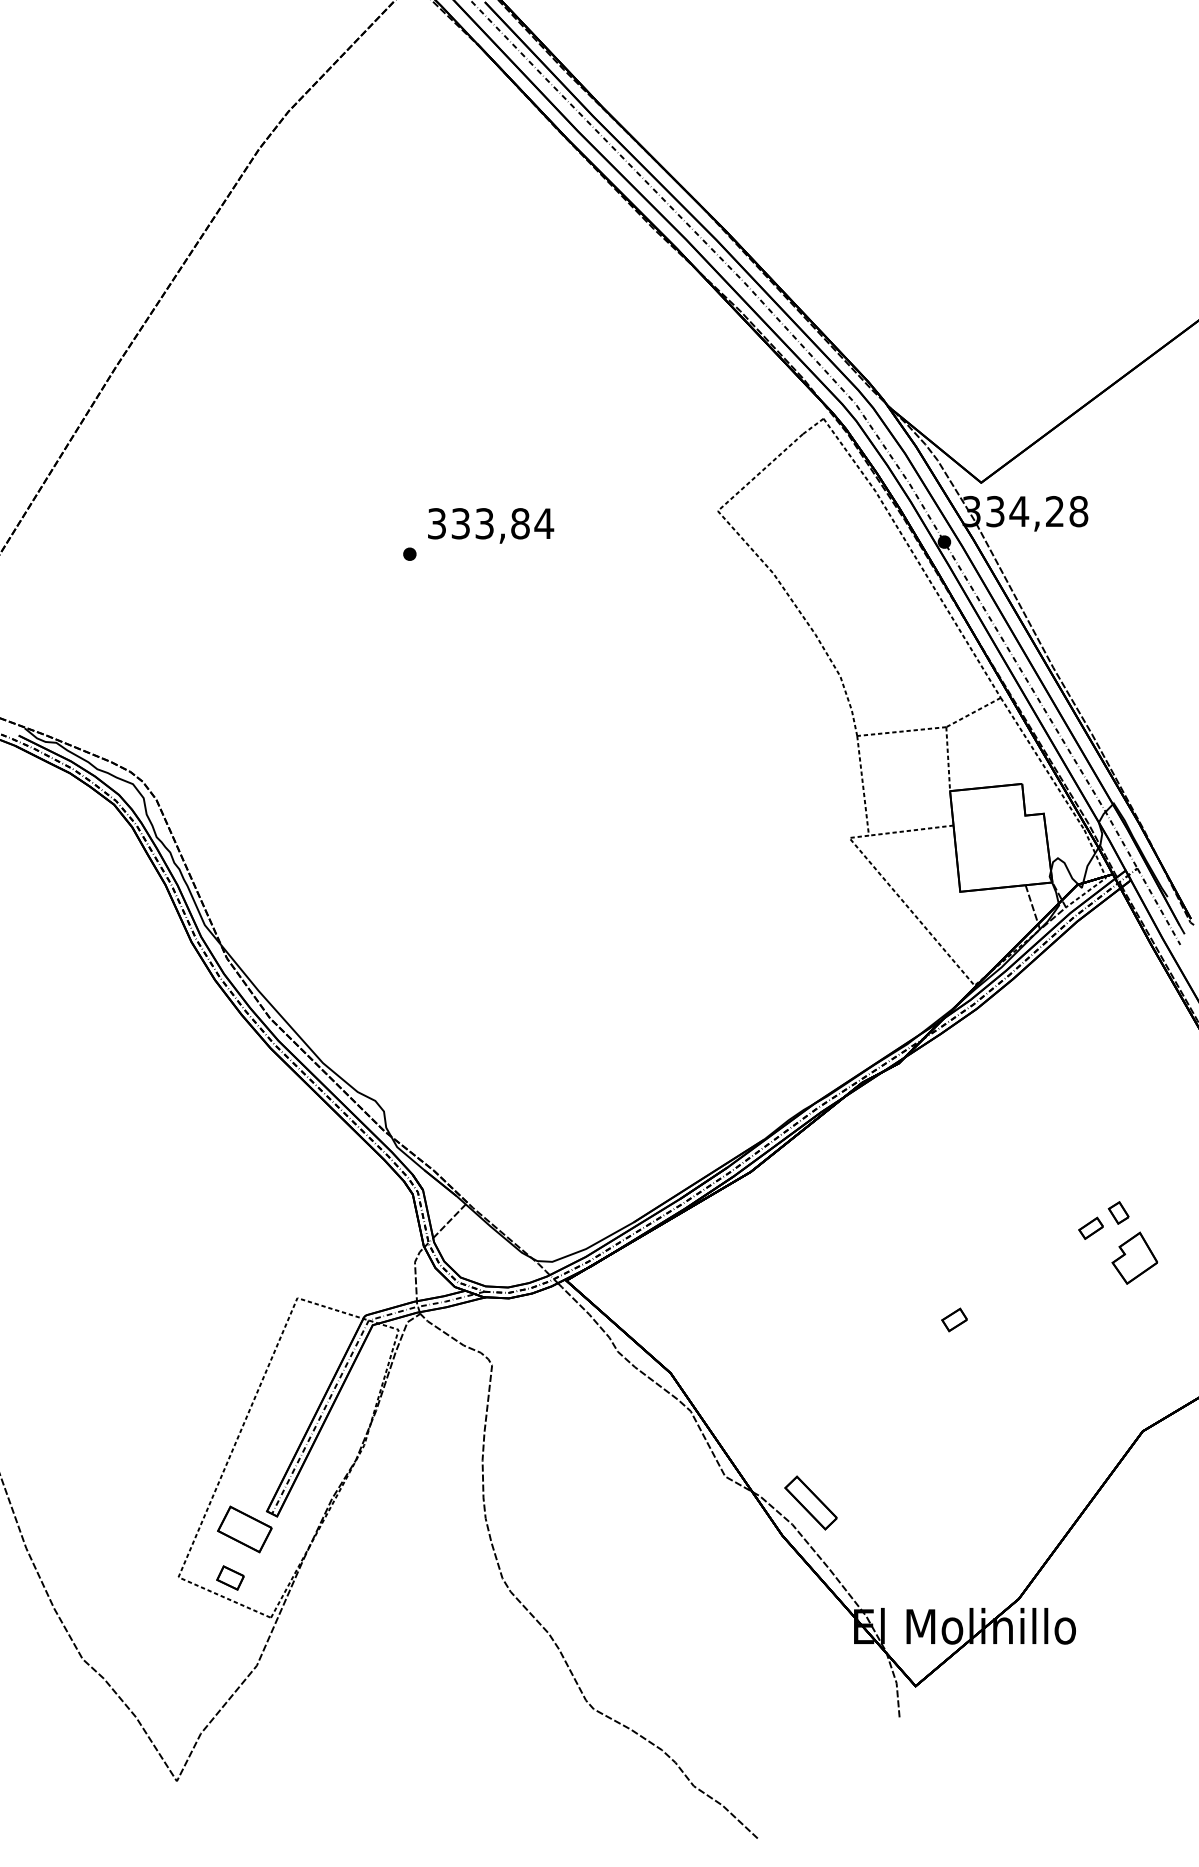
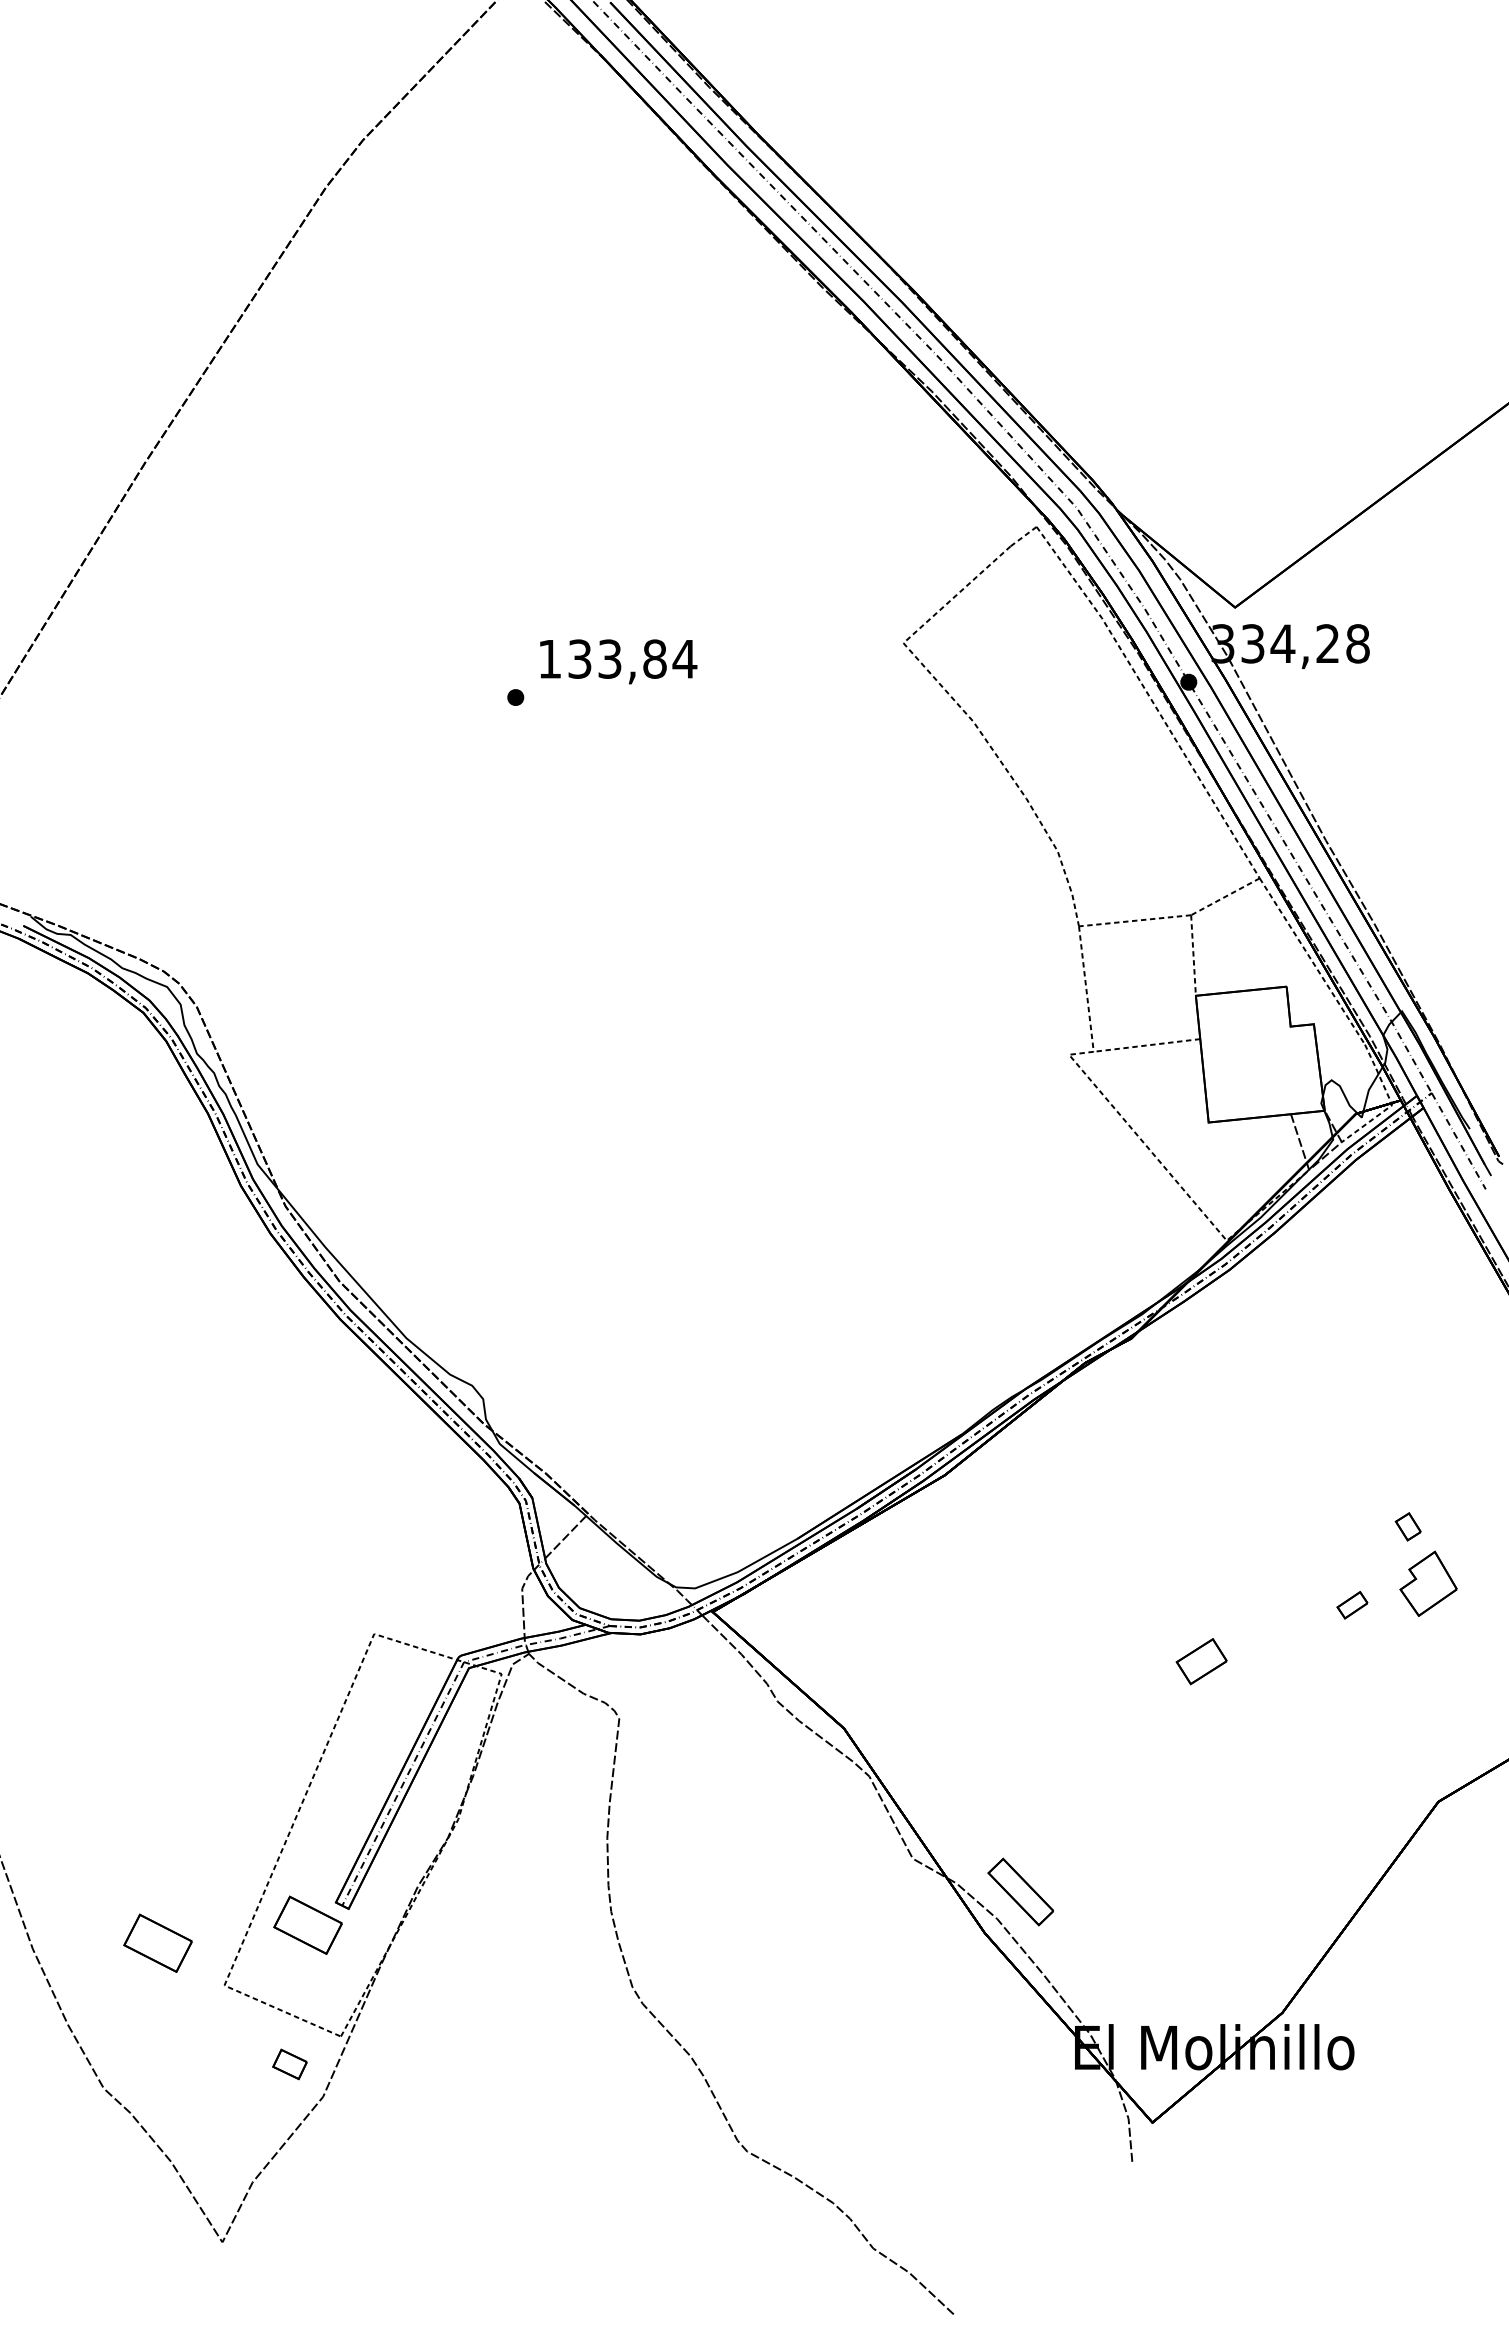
text: (436, 523) -> (549, 658), 333,84 -> 133,84
part: (1091, 1228) -> (1352, 1605), moved
part: (954, 1319) -> (1201, 1661), size x1.6
part: (125, 1543) -> (157, 1942), added
part: (230, 1578) -> (289, 2064), moved

